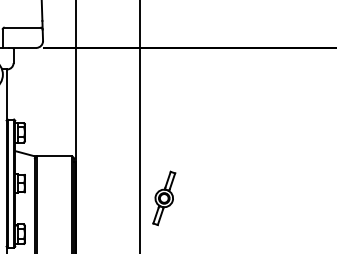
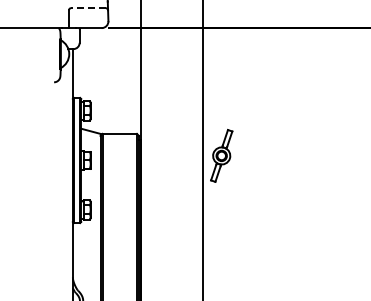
line: (22, 27) -> (88, 8), solid -> dashed
part: (164, 197) -> (221, 155), moved

